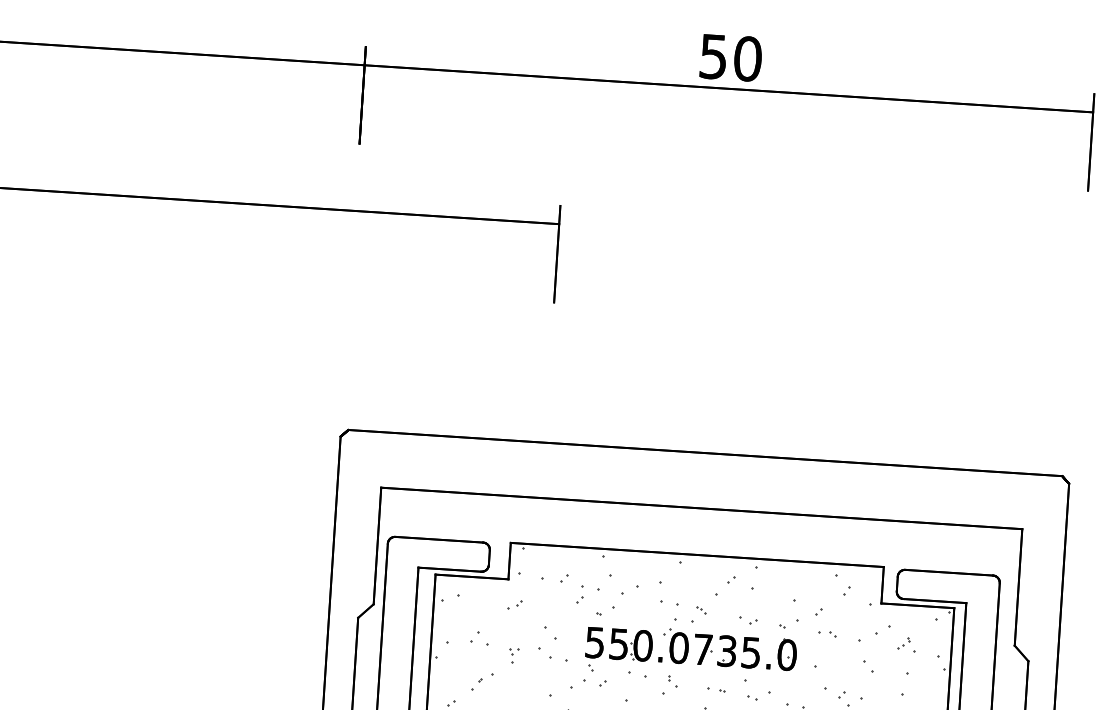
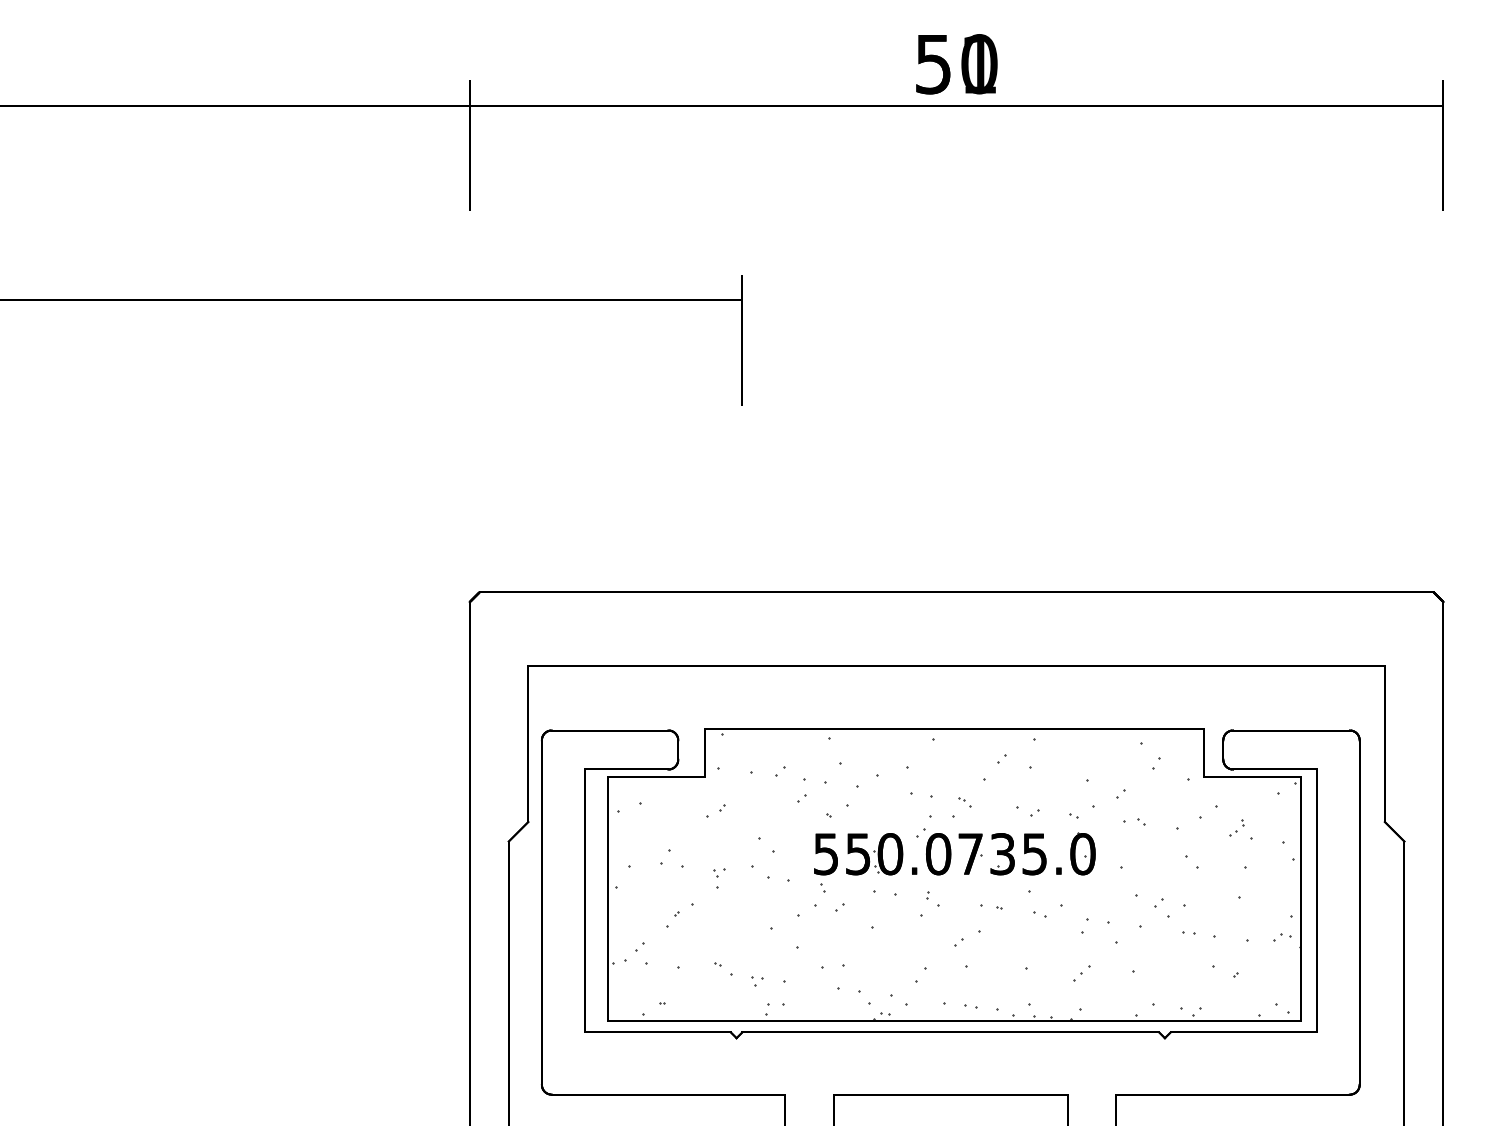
text: (748, 59) -> (979, 64), 50 -> 51

